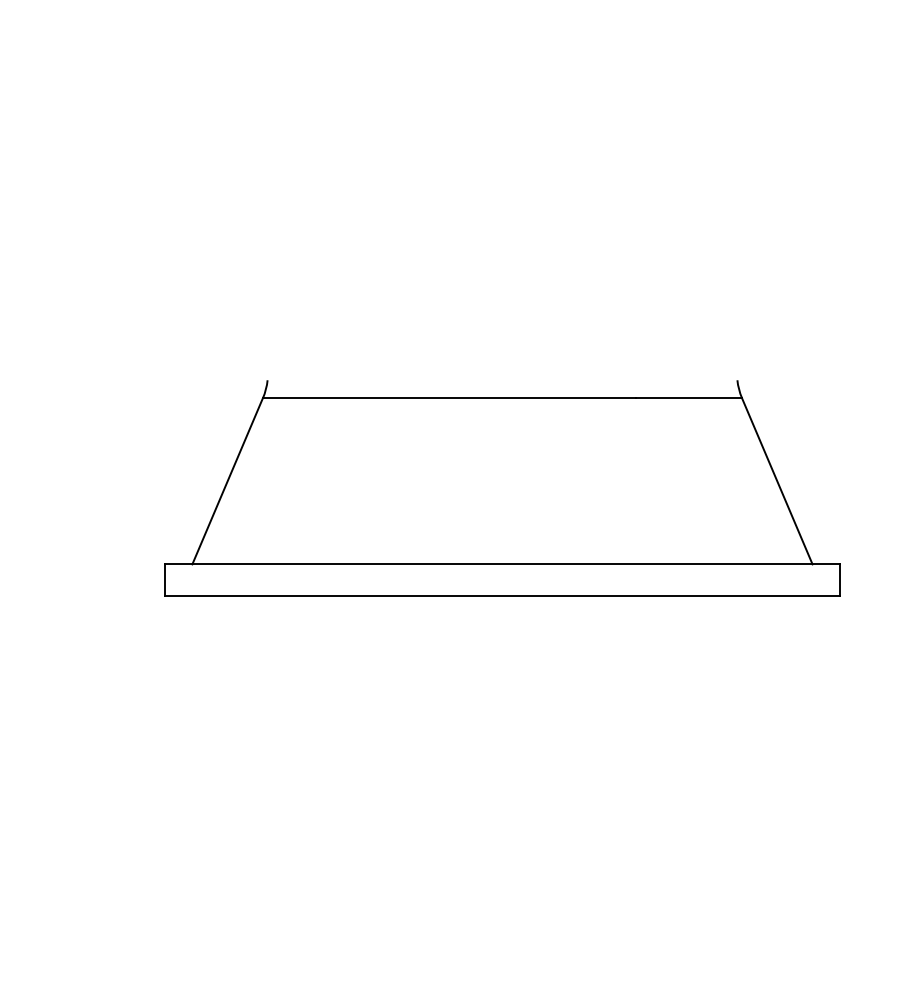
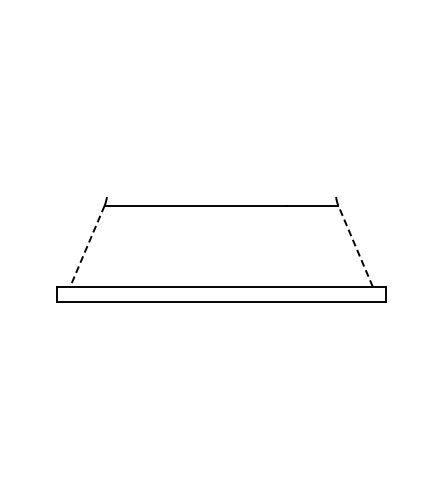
line: (777, 479) -> (355, 245), solid -> dashed
line: (227, 481) -> (87, 246), solid -> dashed

